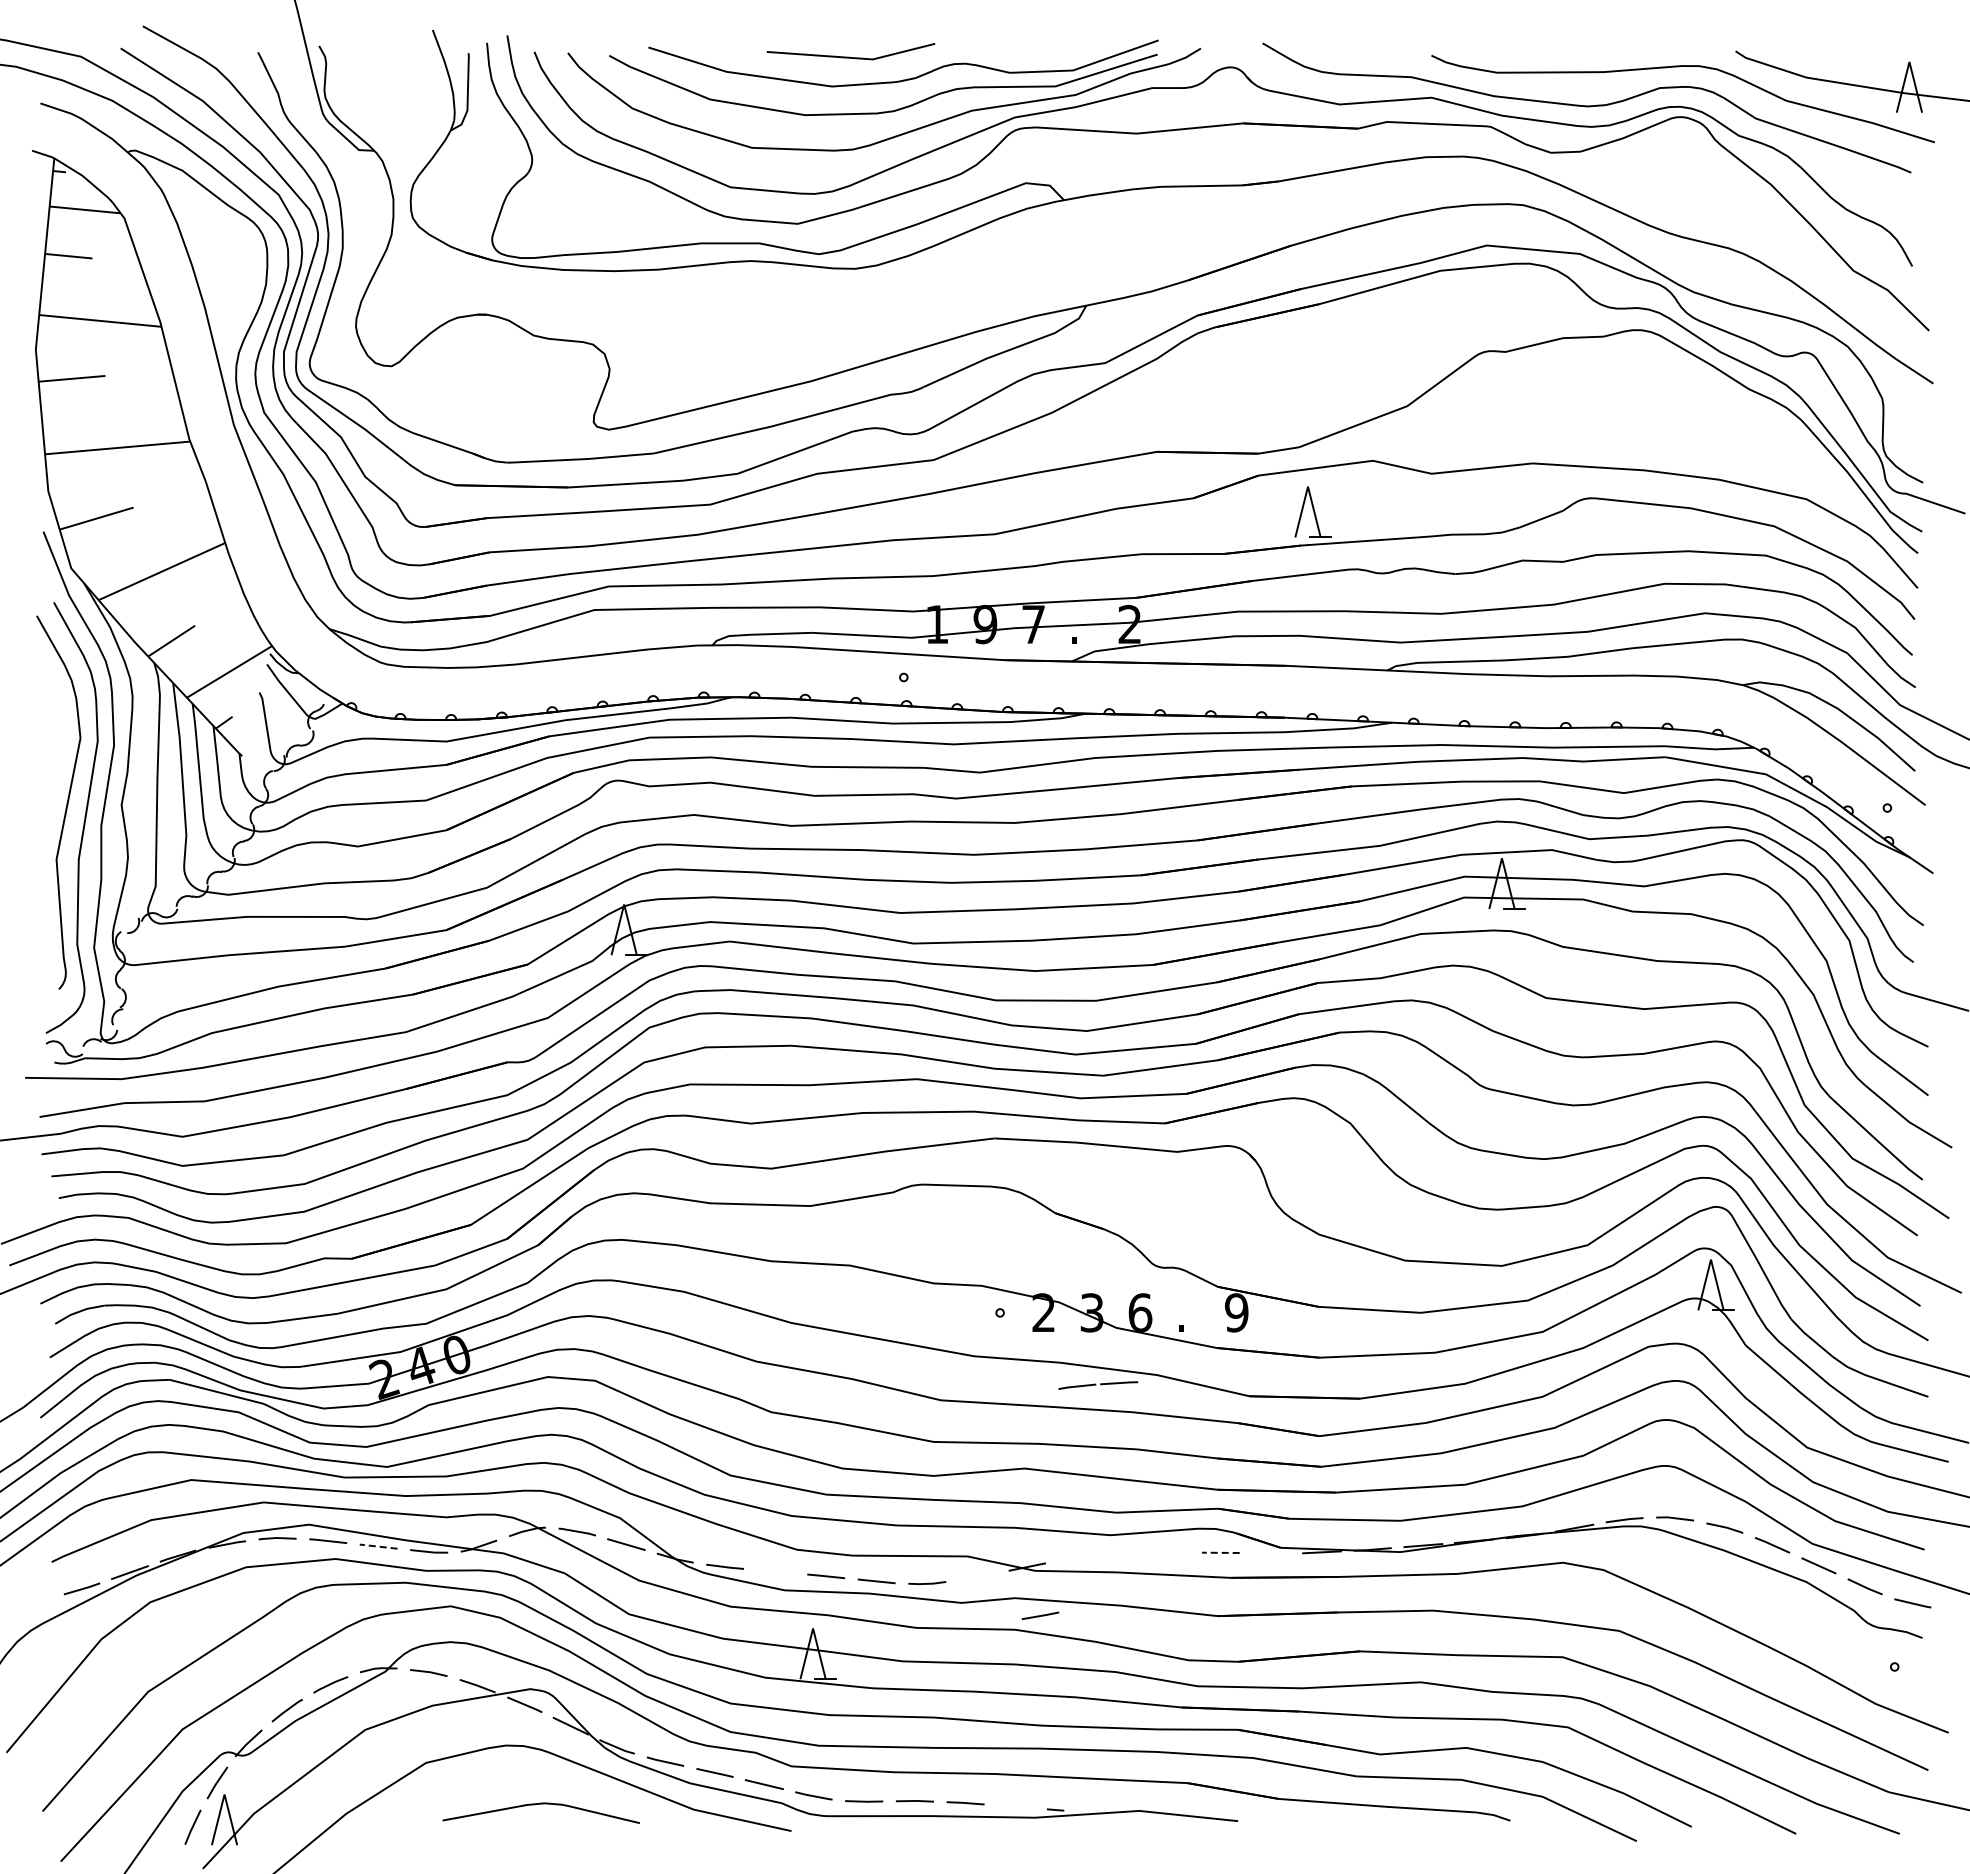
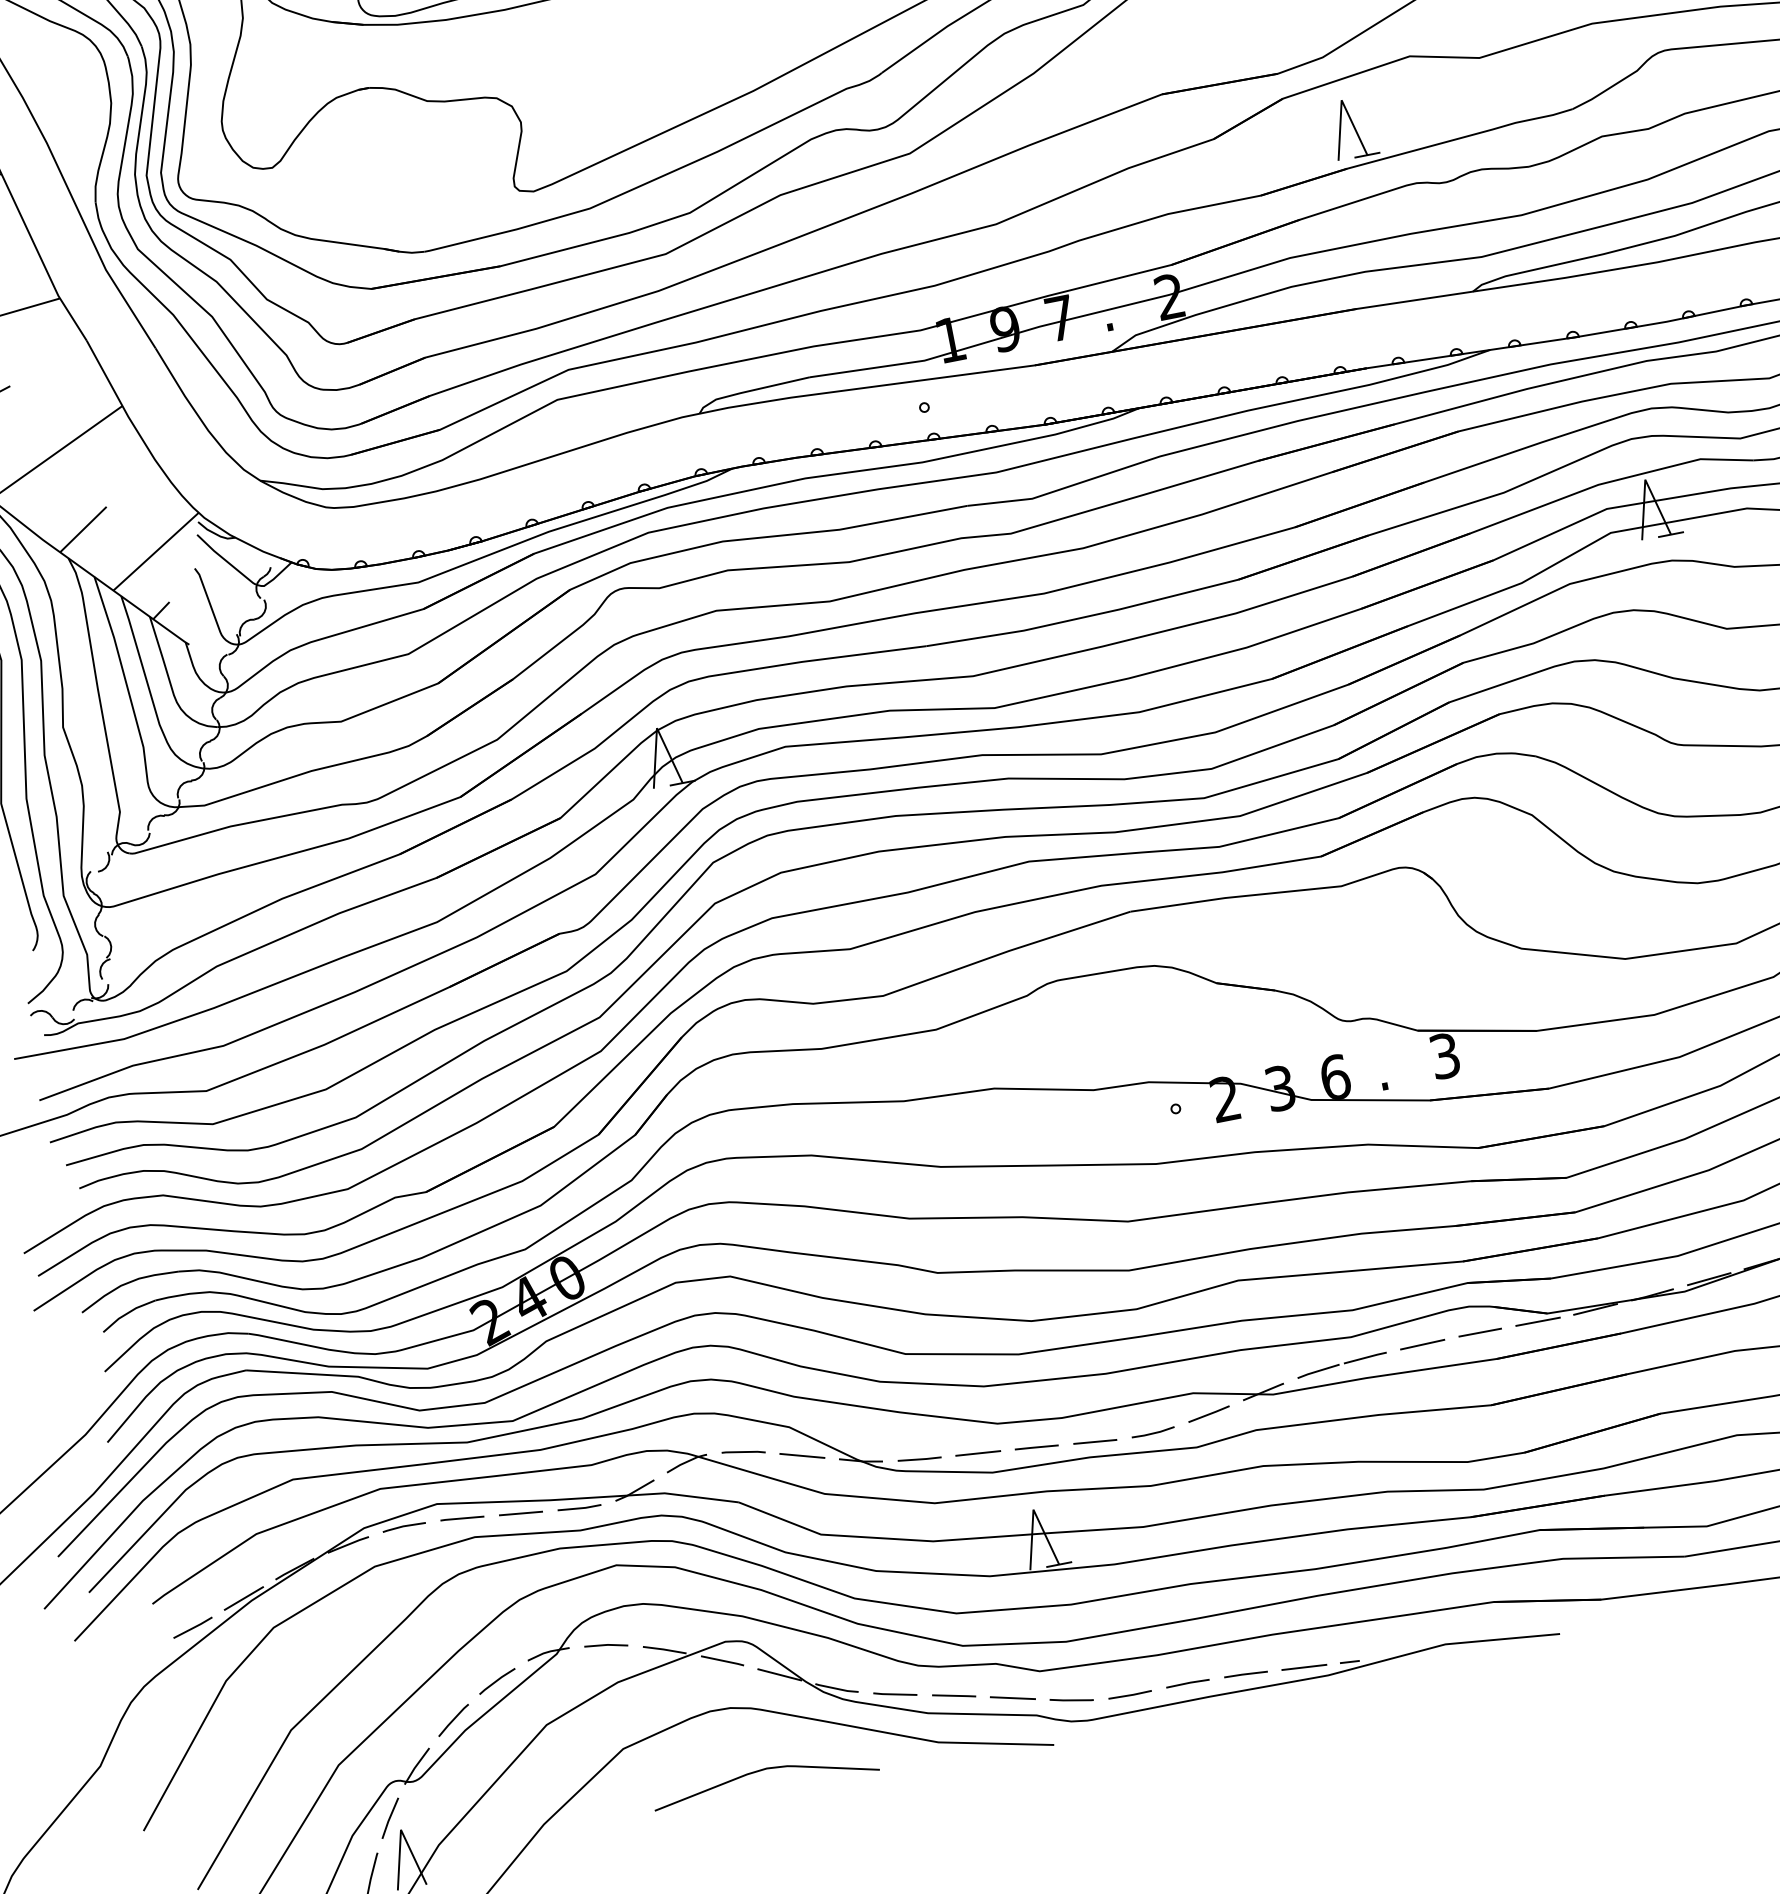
text: (1236, 1312) -> (1444, 1055), 9 -> 3
part: (1098, 1385) -> (1342, 1365), moved
line: (379, 1546) -> (521, 1513), dashed -> solid
line: (1169, 1552) -> (1421, 1343), added
line: (1219, 1552) -> (1478, 1332), dashed -> solid
line: (1271, 1553) -> (1538, 1322), added
line: (775, 1571) -> (977, 1453), added
line: (1040, 1615) -> (1208, 1413), moved
line: (1016, 1806) -> (1304, 1666), added

